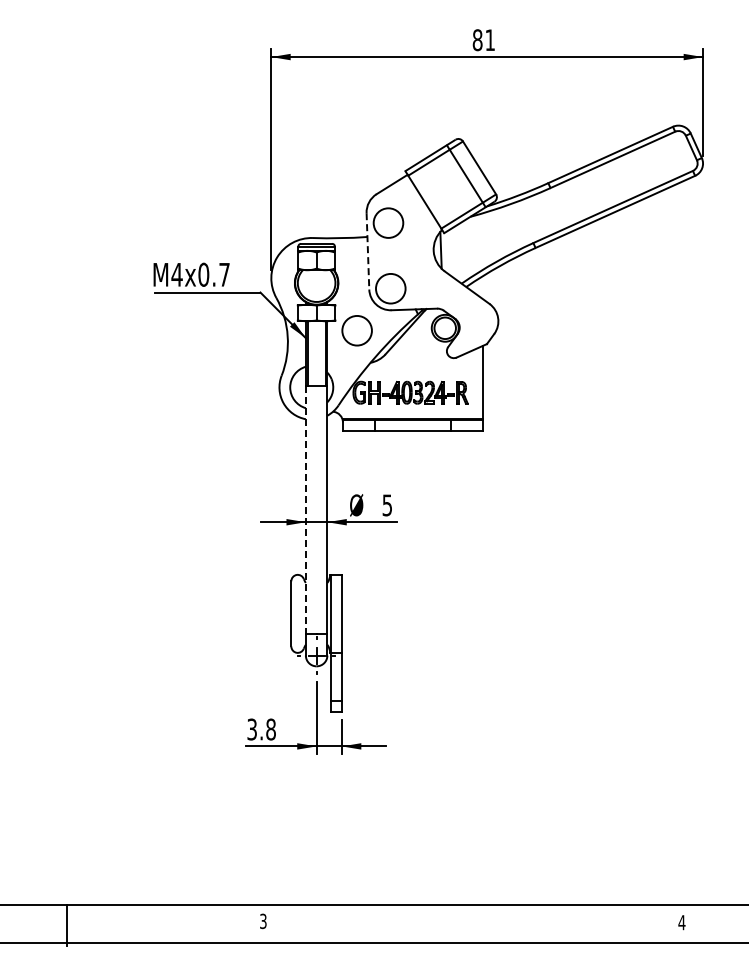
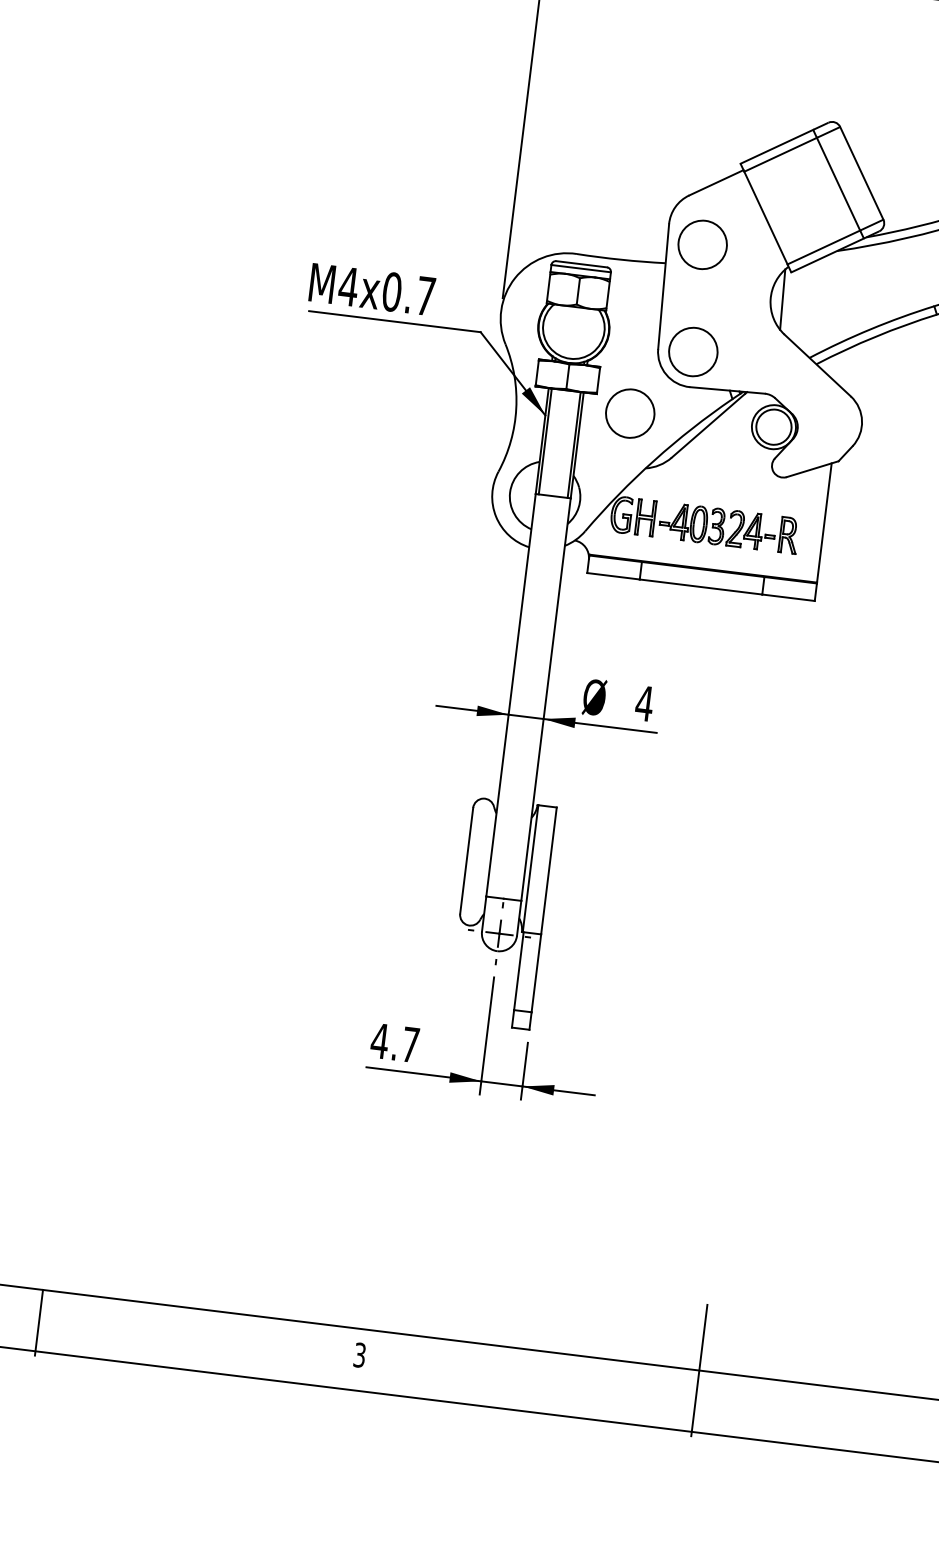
line: (367, 251) -> (662, 286), dashed -> solid
text: (387, 505) -> (644, 703), 5 -> 4
line: (305, 510) -> (510, 695), dashed -> solid
text: (261, 729) -> (395, 1042), 3.8 -> 4.7
line: (470, 905) -> (699, 1370), added

